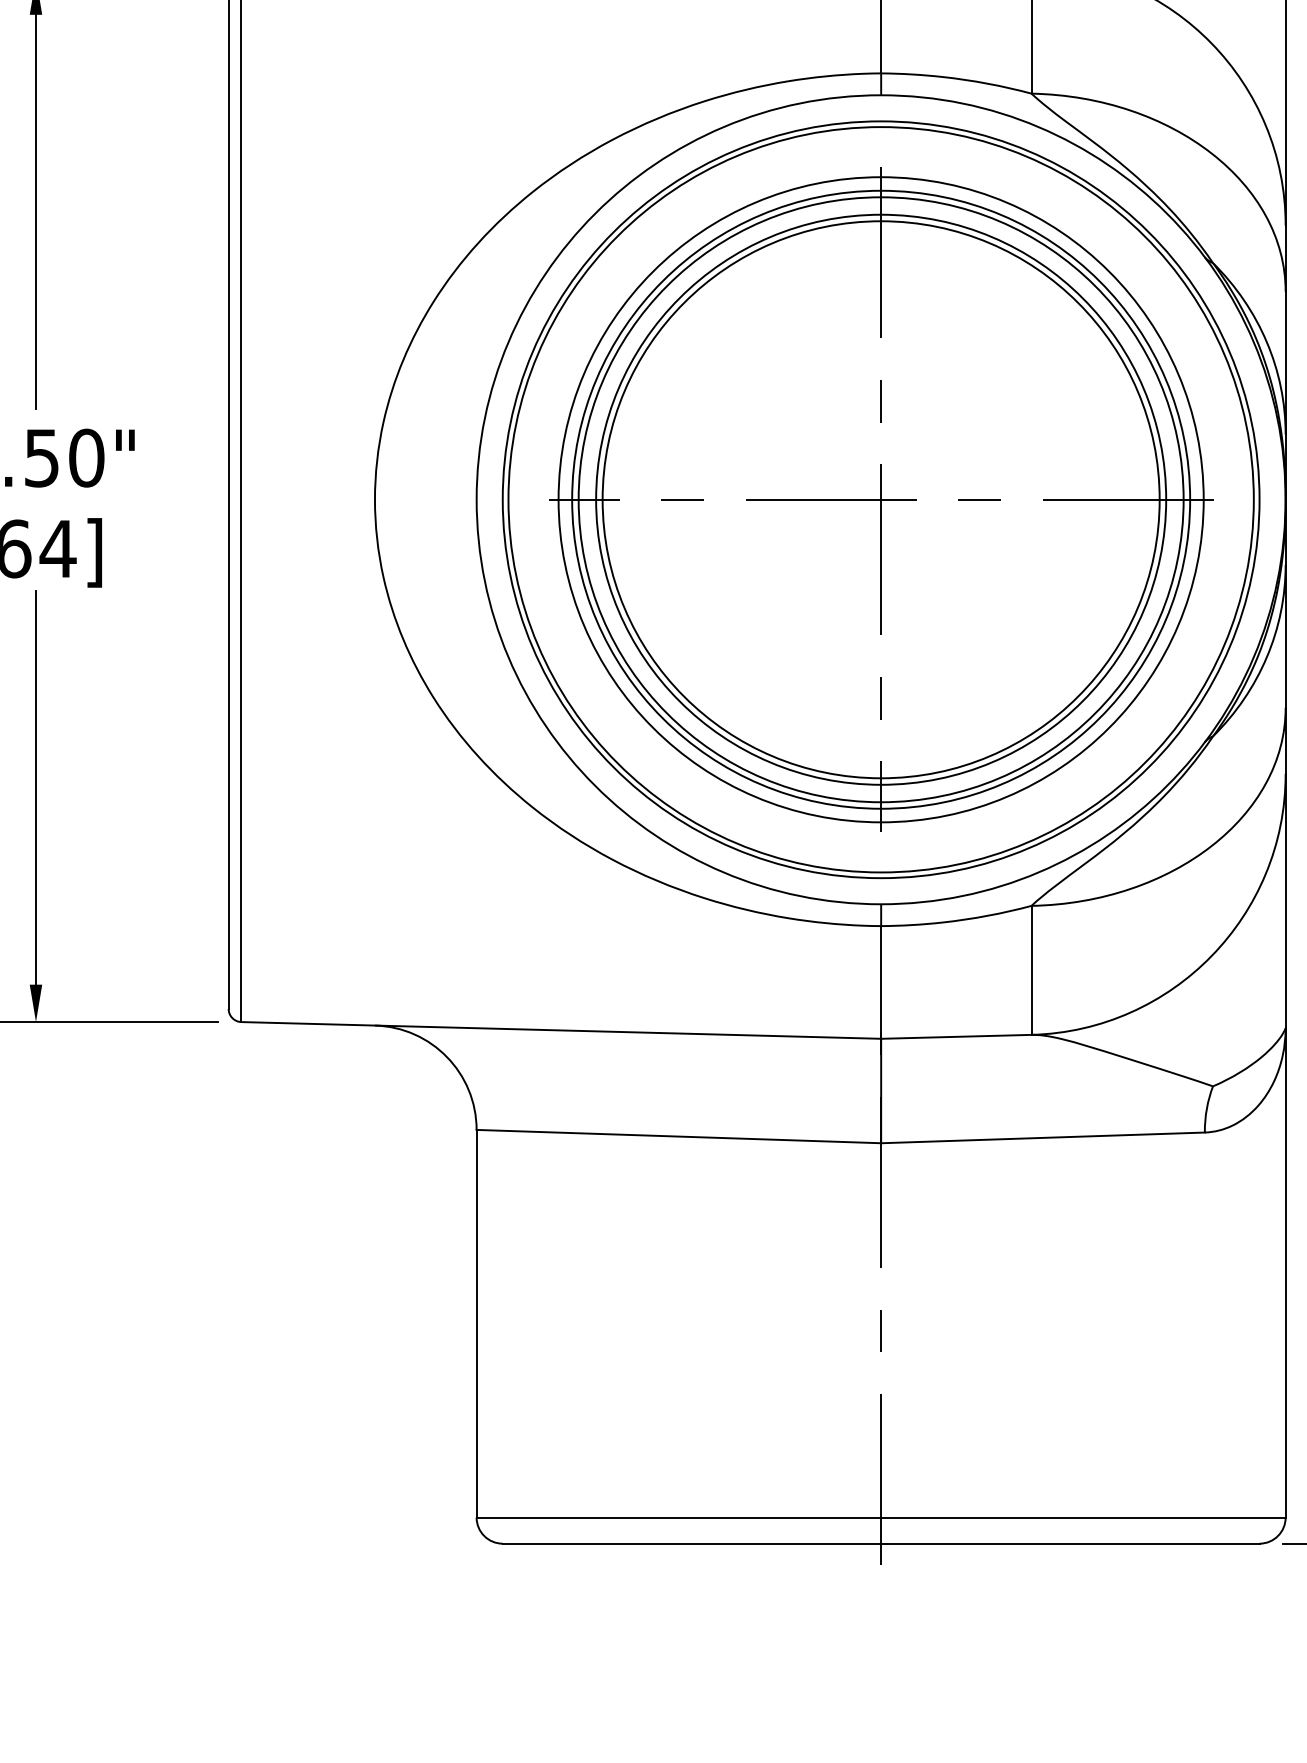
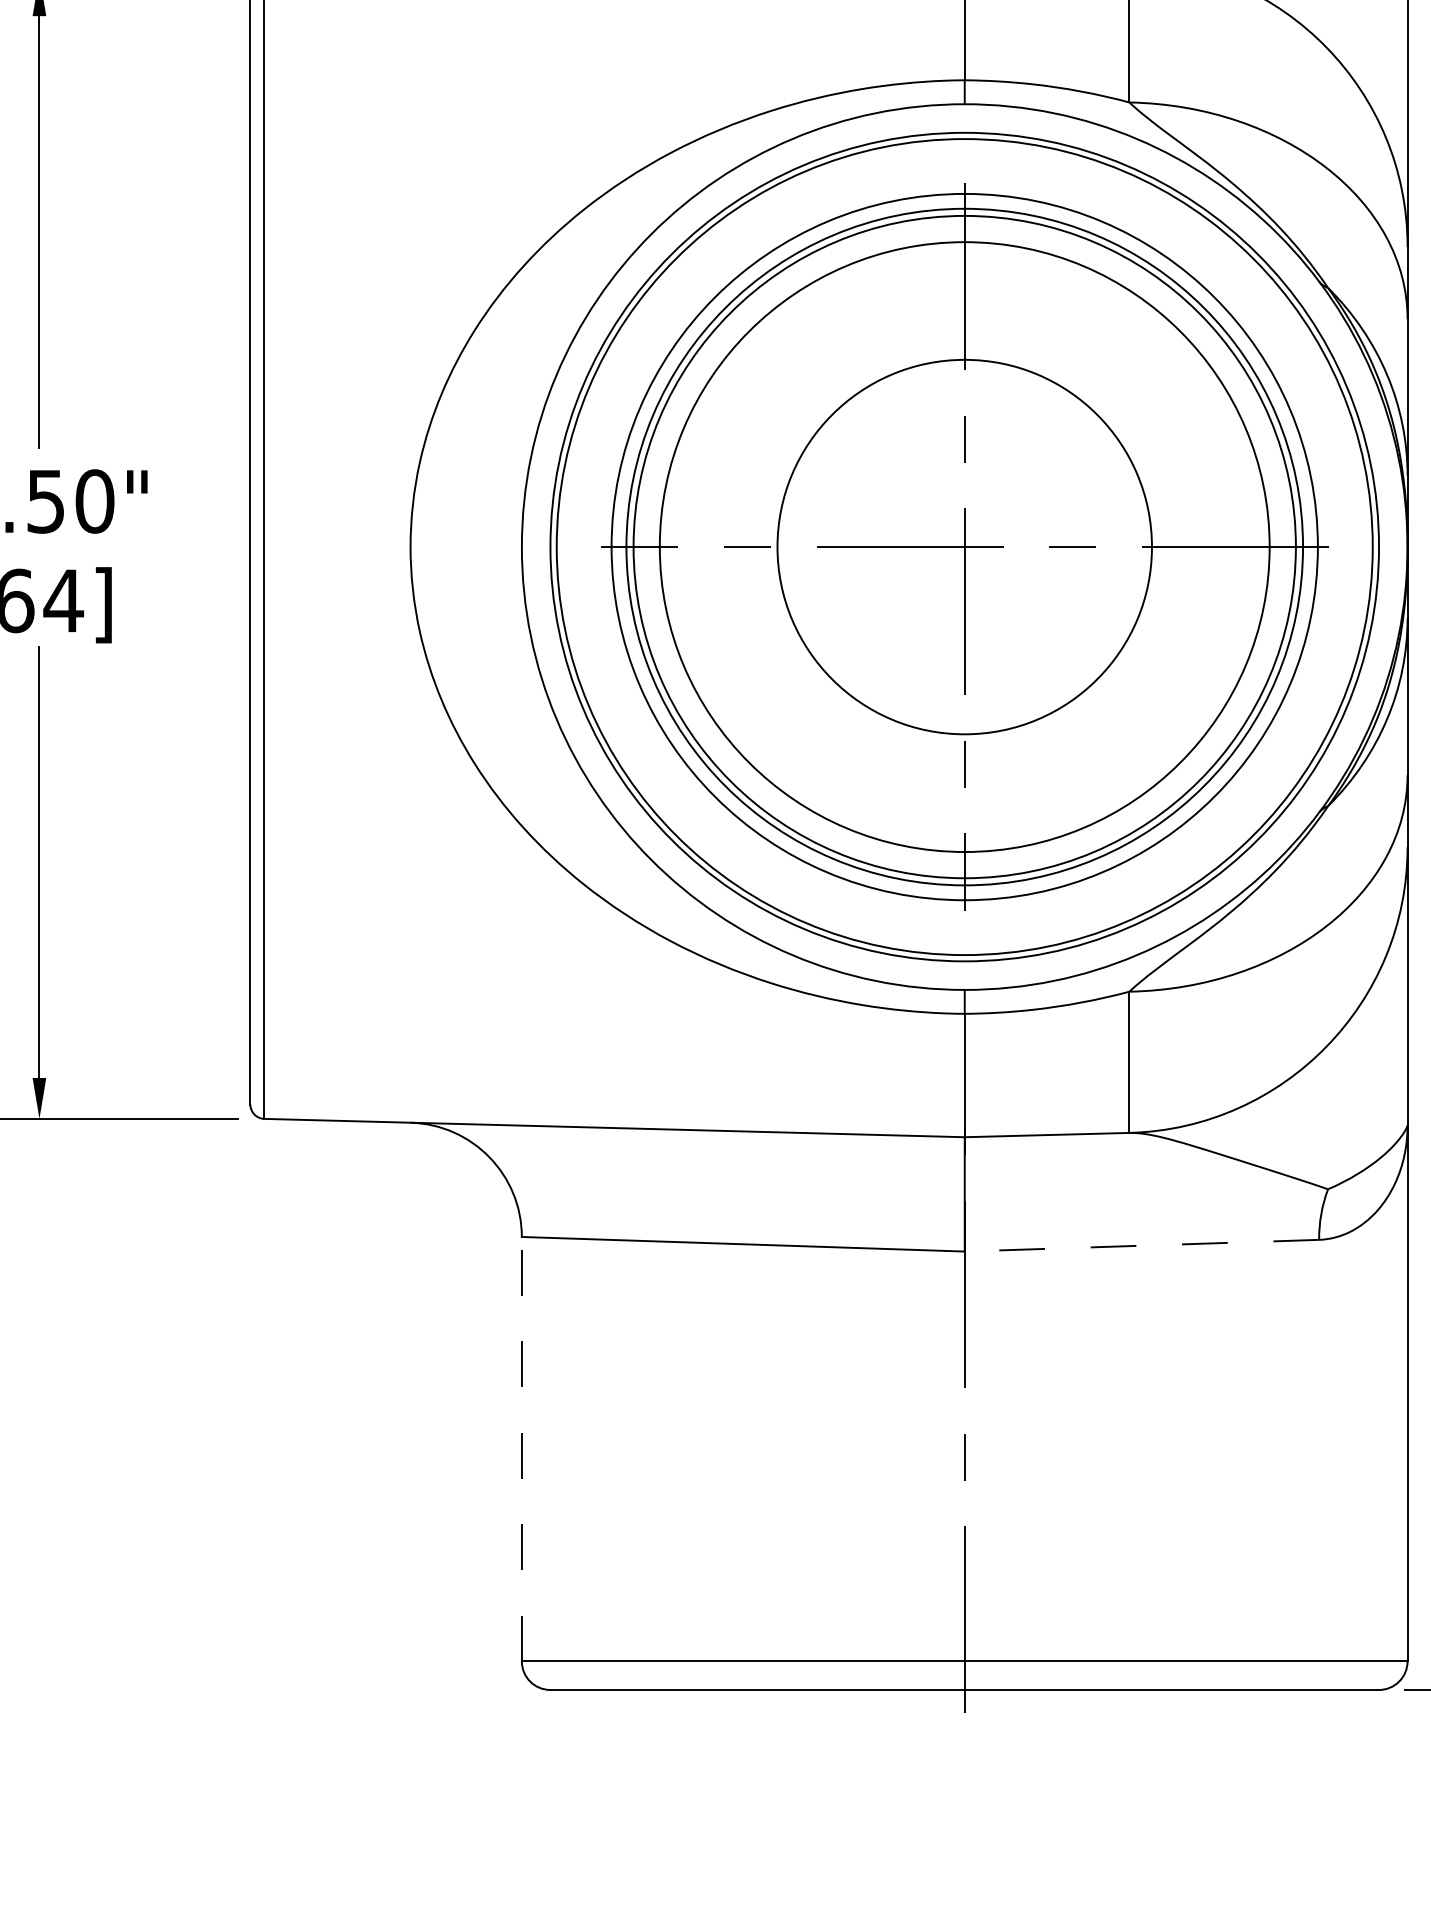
circle: (880, 500) -> (964, 547), size x0.6
line: (1042, 1137) -> (1141, 1245), solid -> dashed
line: (476, 1323) -> (521, 1448), solid -> dashed

